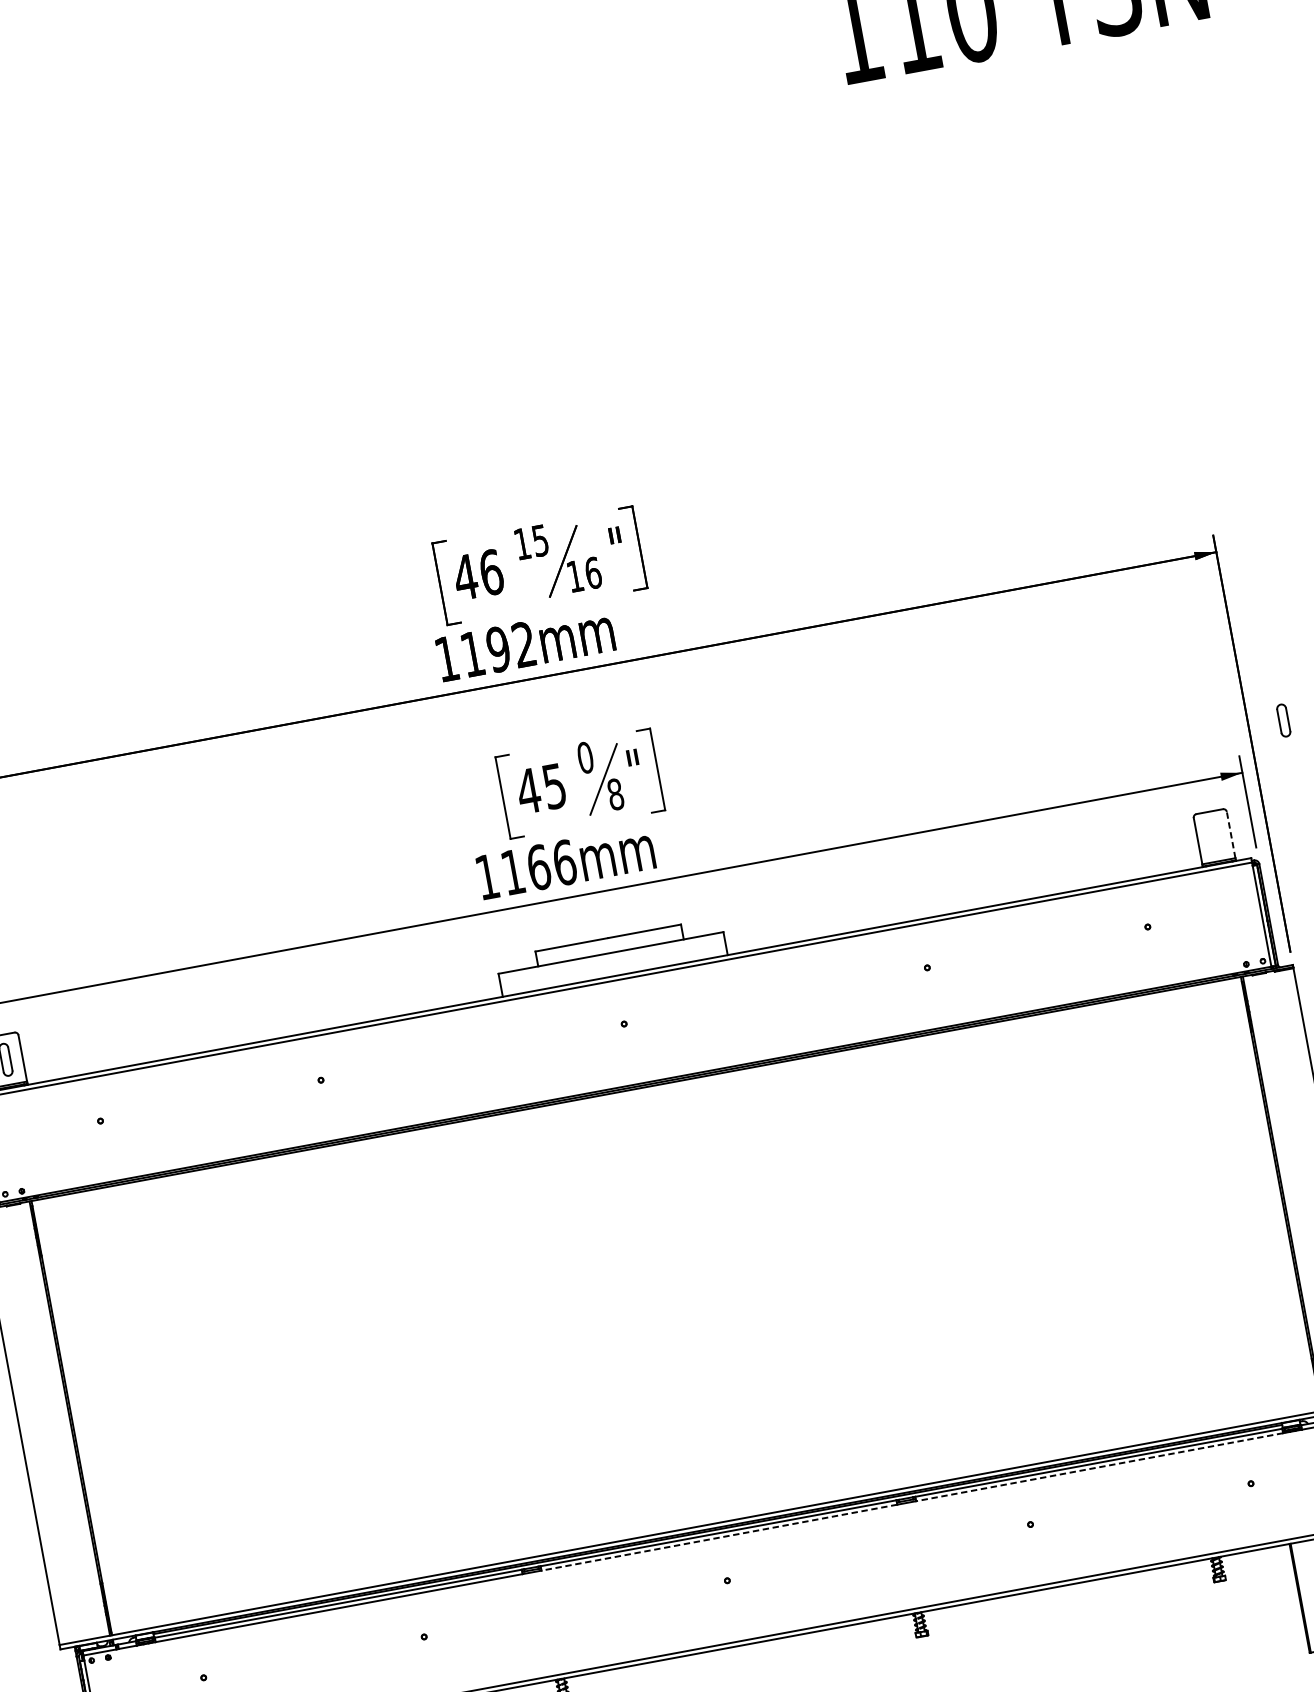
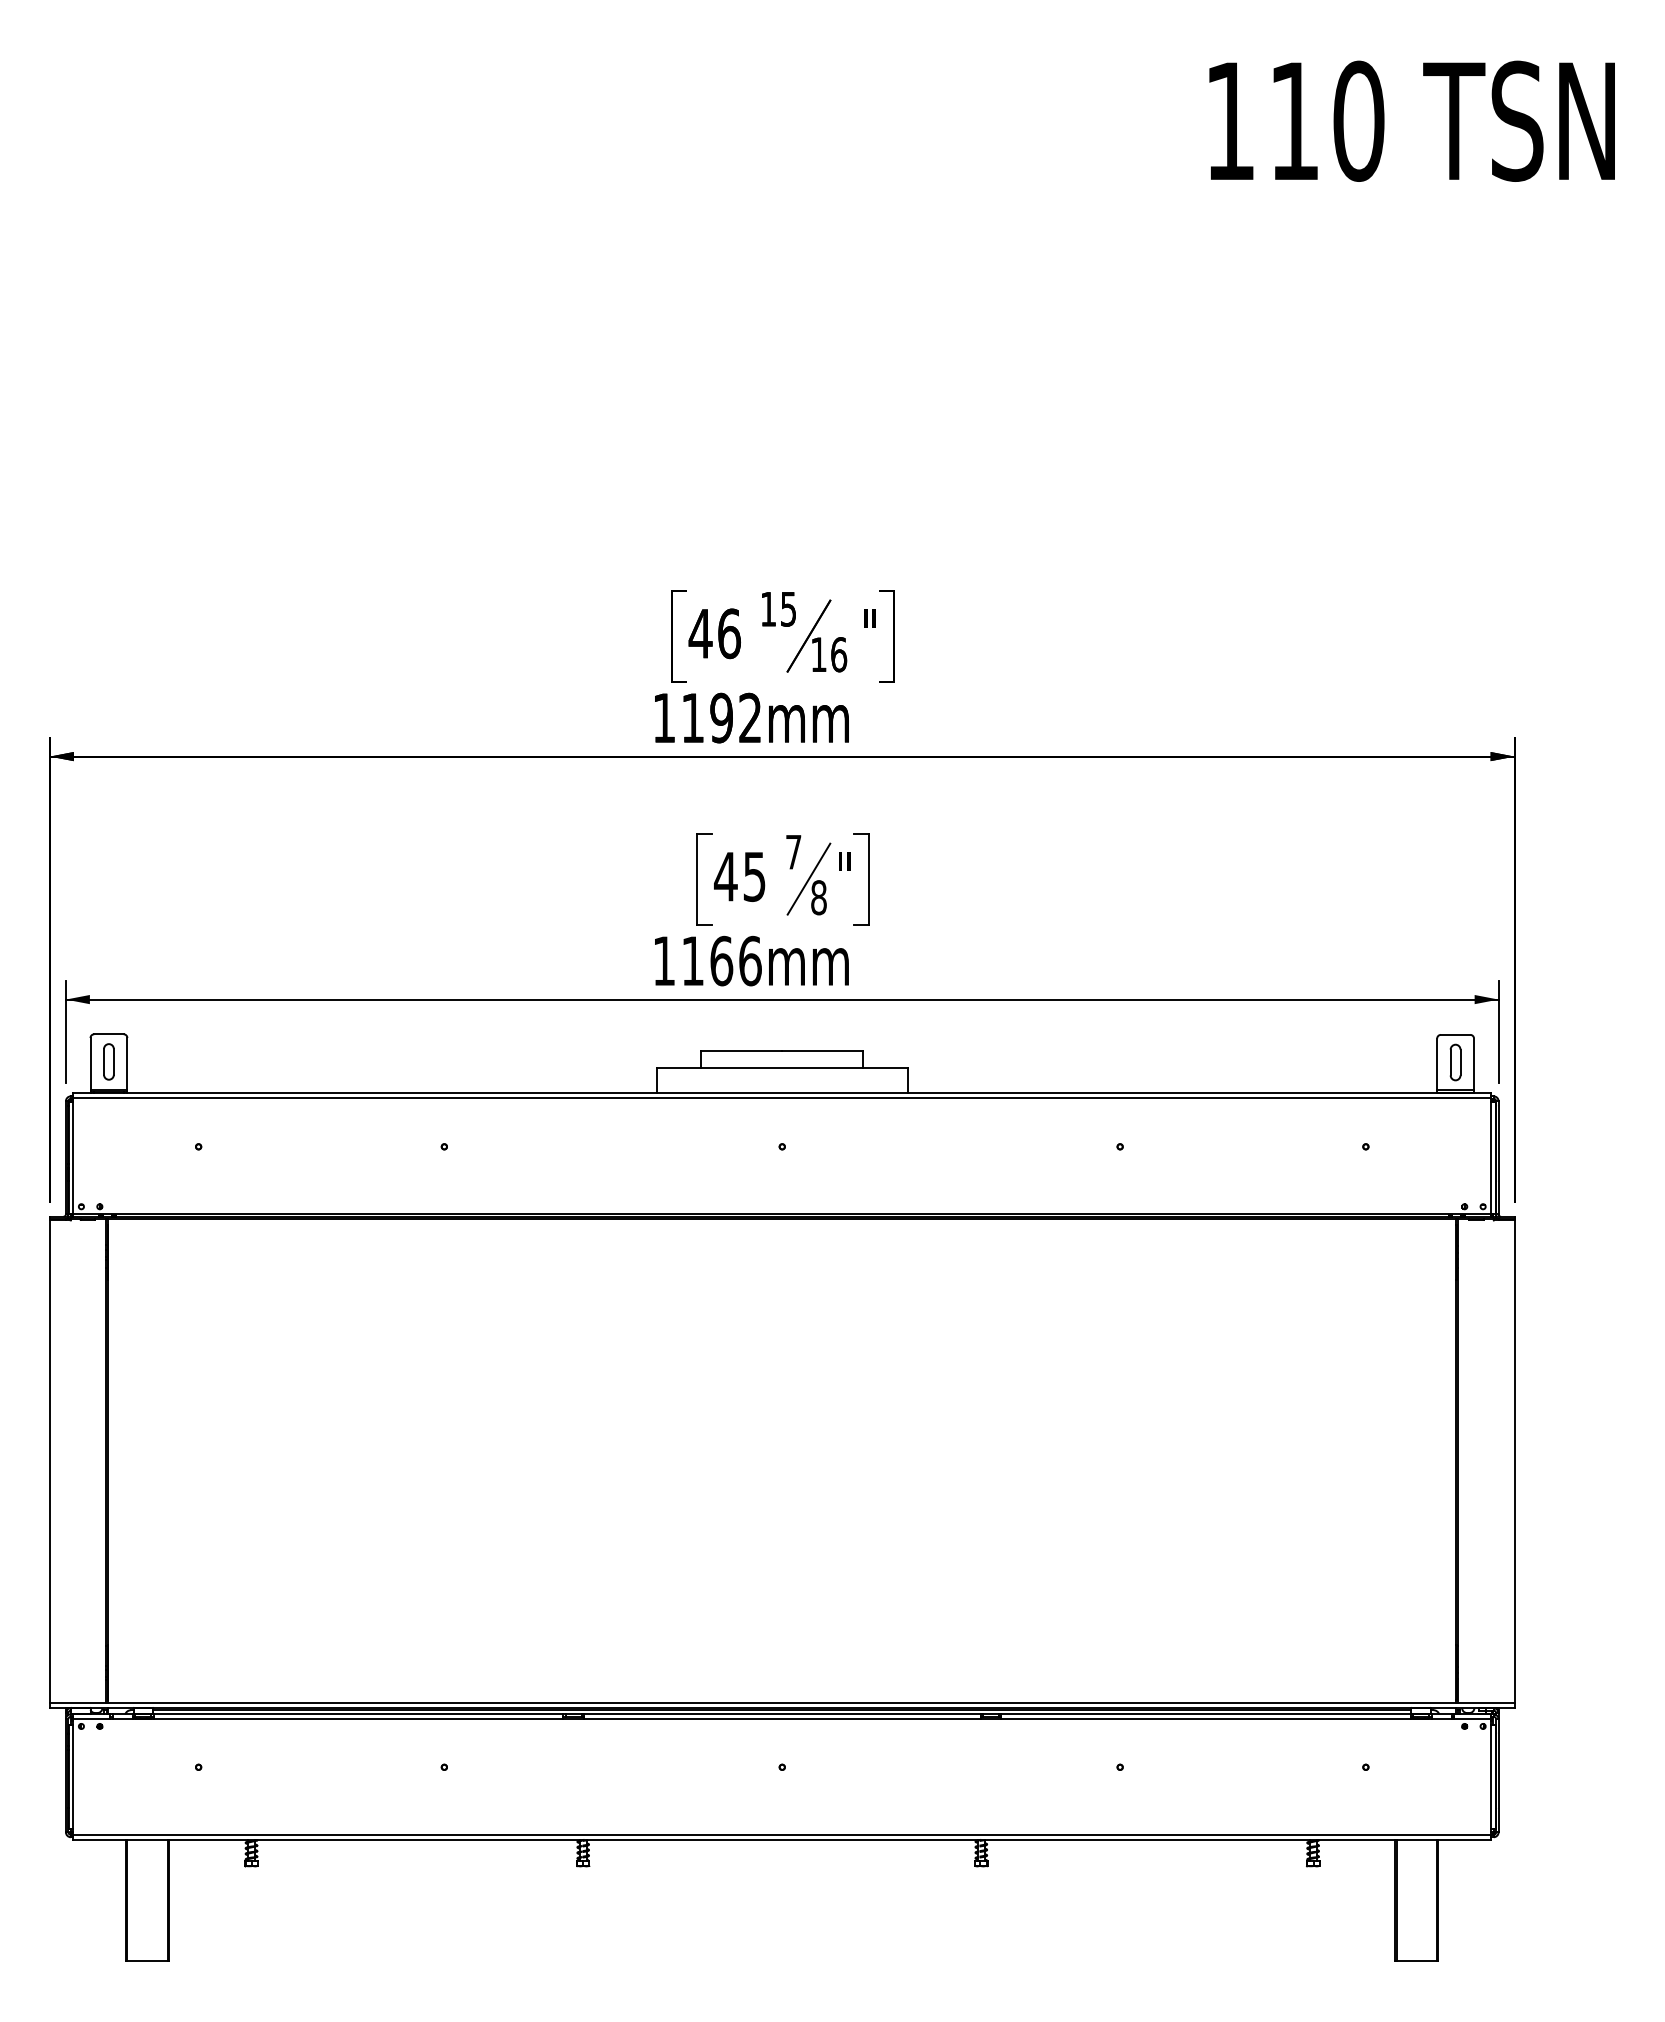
part: (1283, 720) -> (1455, 1062), moved
text: (585, 757) -> (793, 851), 0 -> 7
line: (1231, 835) -> (1474, 1064), dashed -> solid
line: (1100, 1467) -> (1206, 1719), dashed -> solid
line: (718, 1537) -> (781, 1719), dashed -> solid

